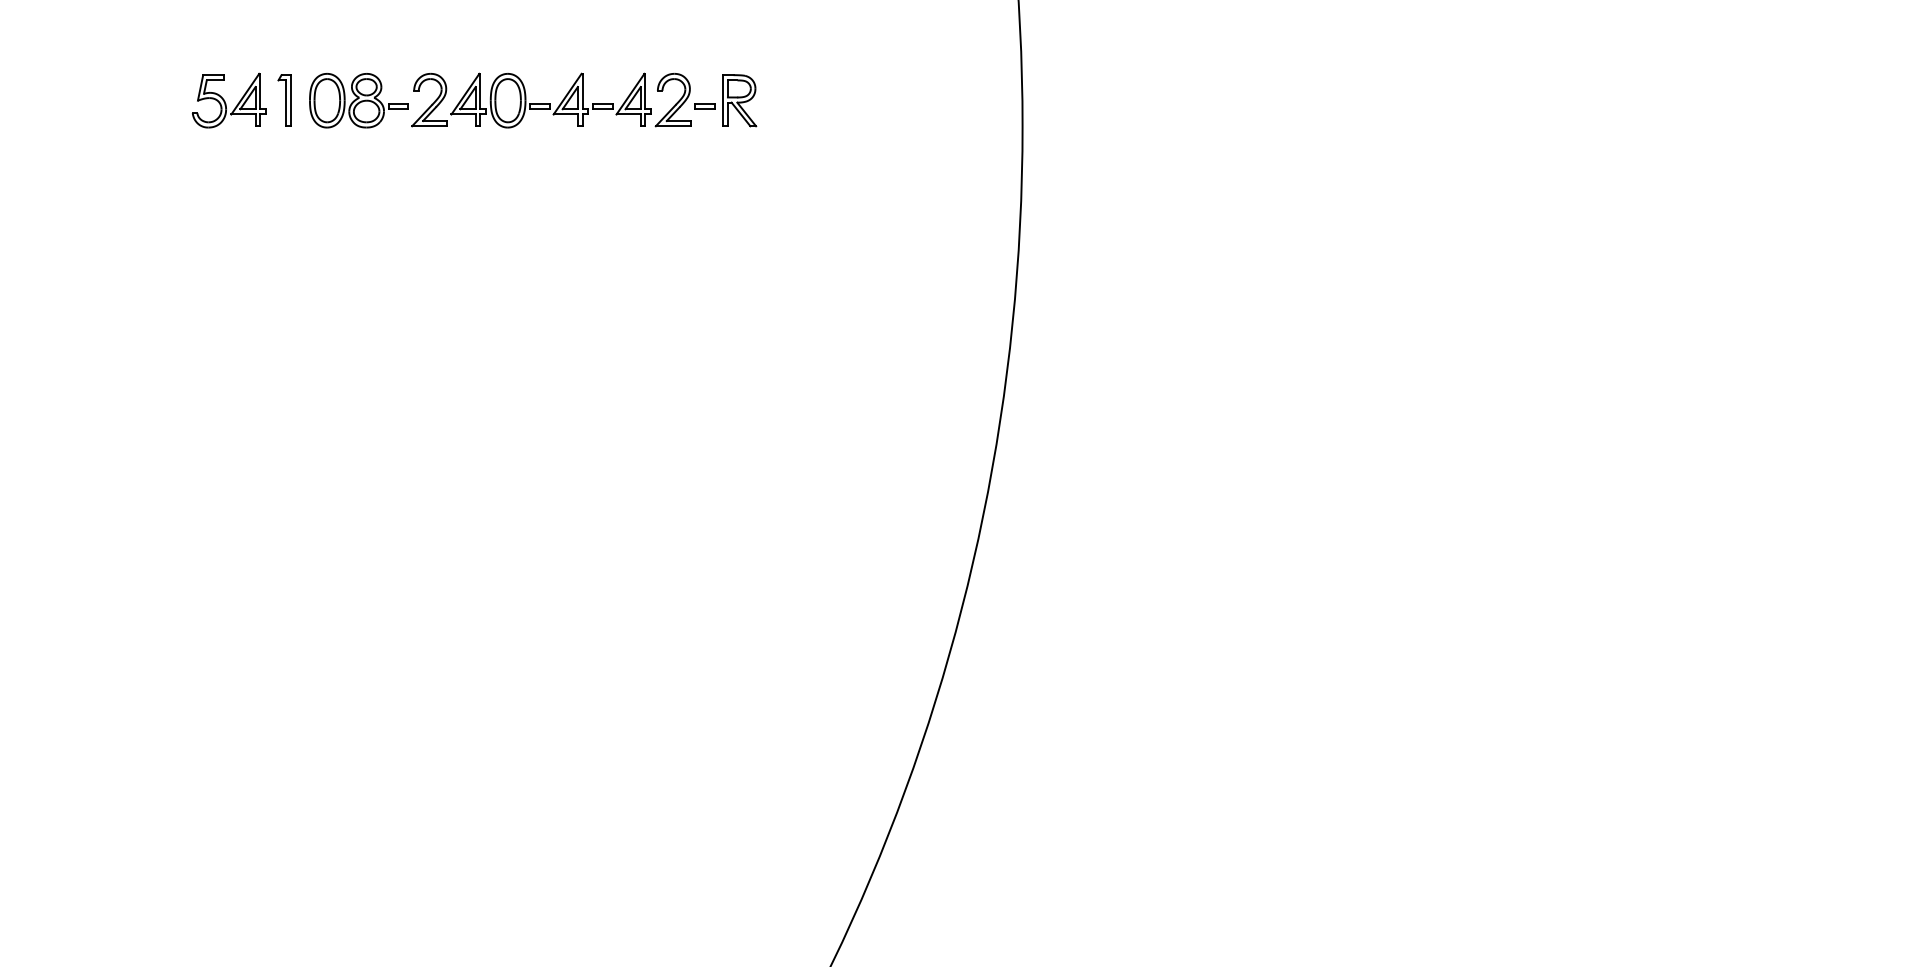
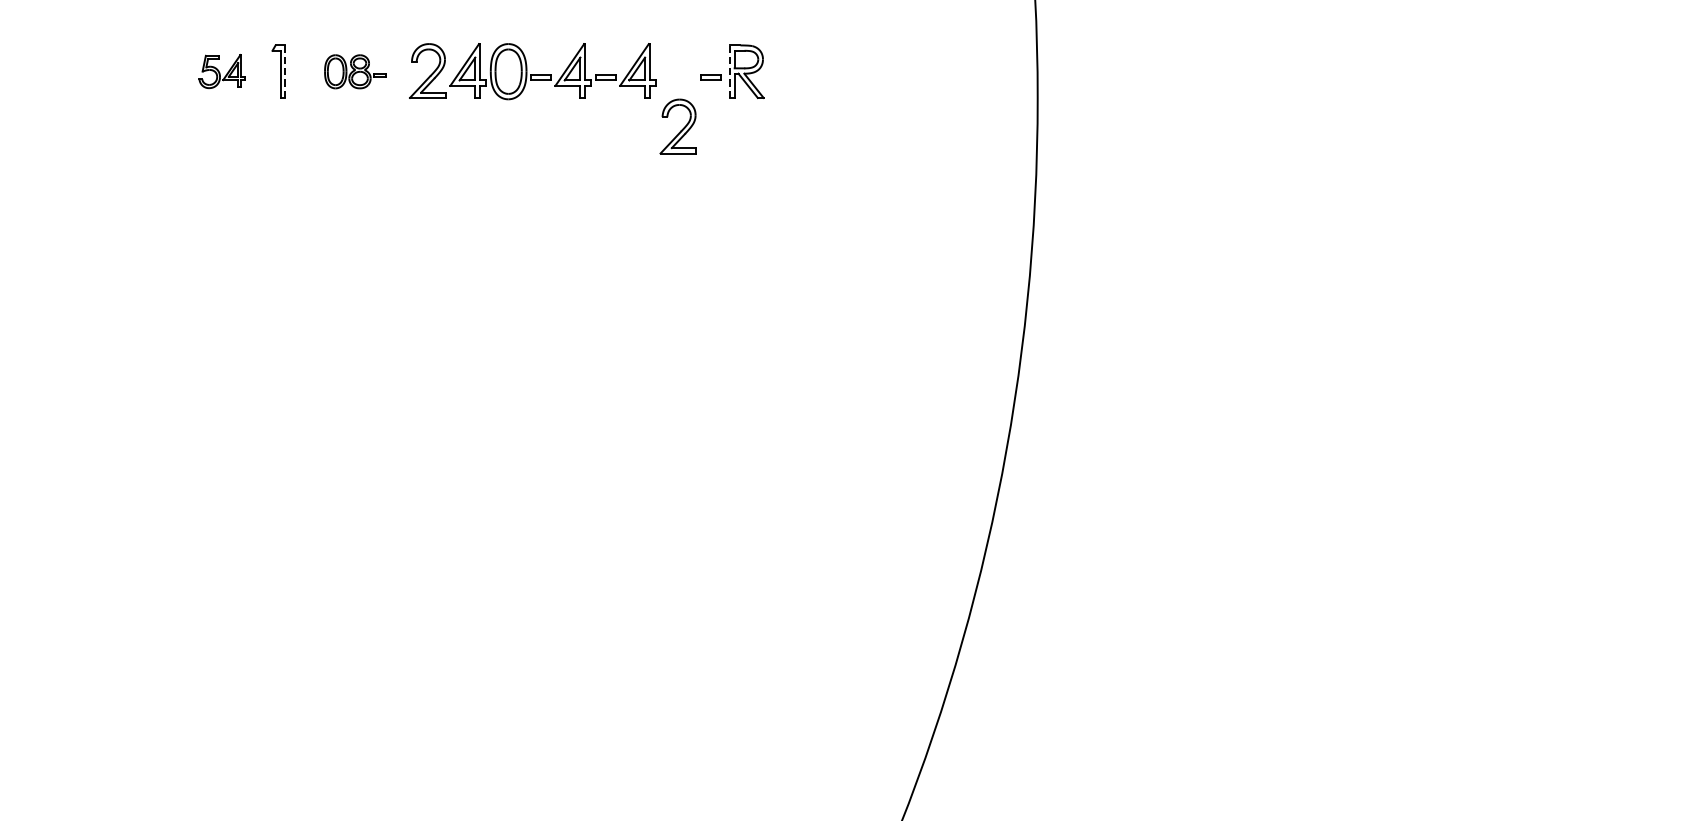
part: (229, 100) -> (222, 71), size x0.6
line: (291, 100) -> (285, 71), solid -> dashed
part: (358, 100) -> (354, 71), size x0.6
part: (672, 100) -> (677, 127), moved
line: (723, 100) -> (730, 71), solid -> dashed

